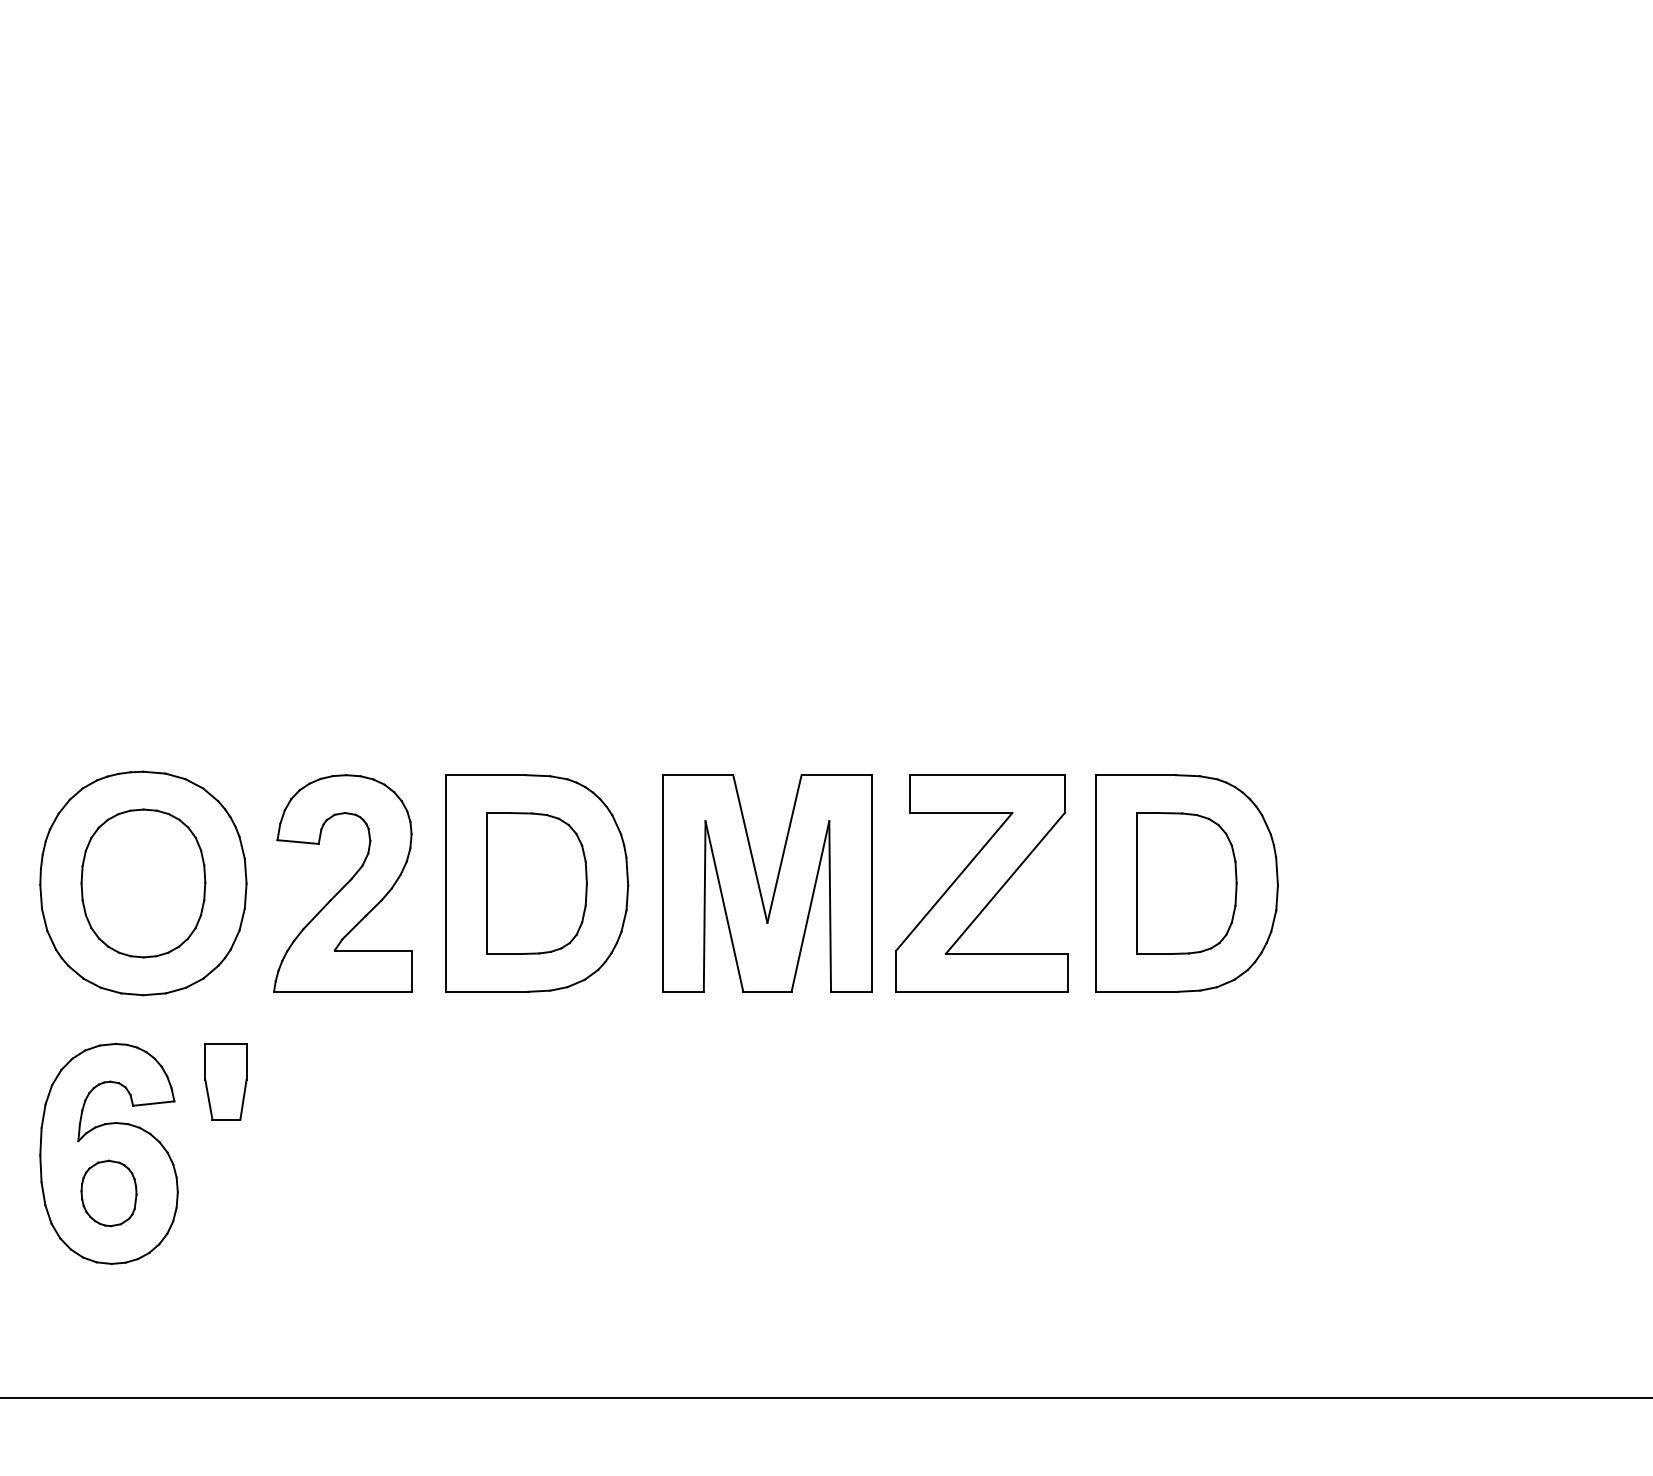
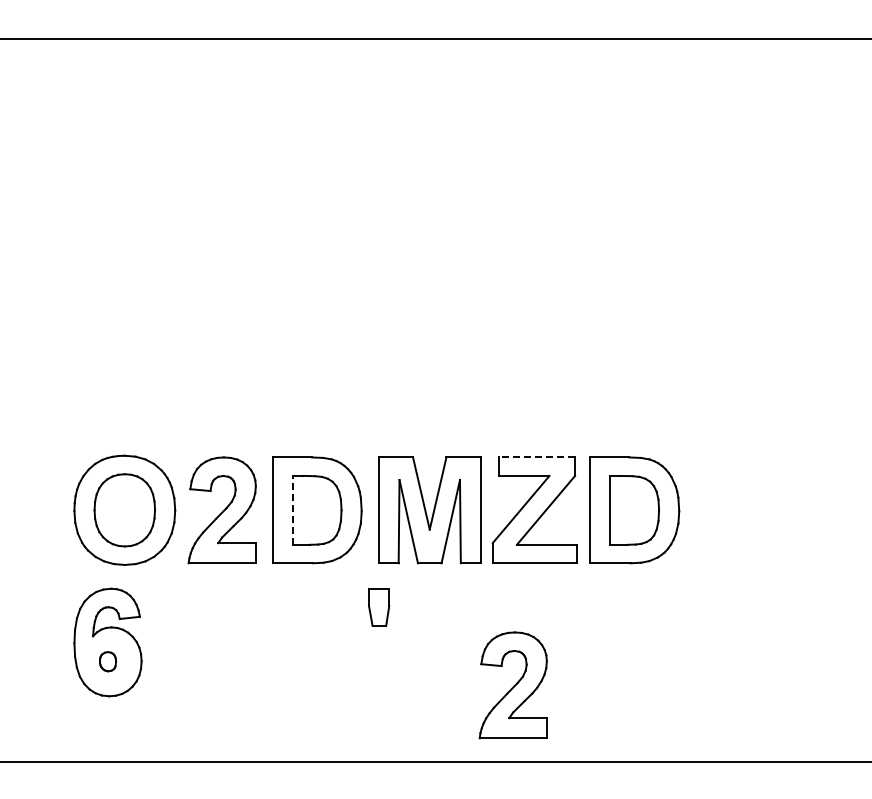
line: (987, 775) -> (537, 457), solid -> dashed
line: (486, 881) -> (292, 509), solid -> dashed
part: (226, 1082) -> (379, 607), moved
part: (107, 1192) -> (107, 661), size x0.6
part: (936, 1241) -> (512, 685), added

